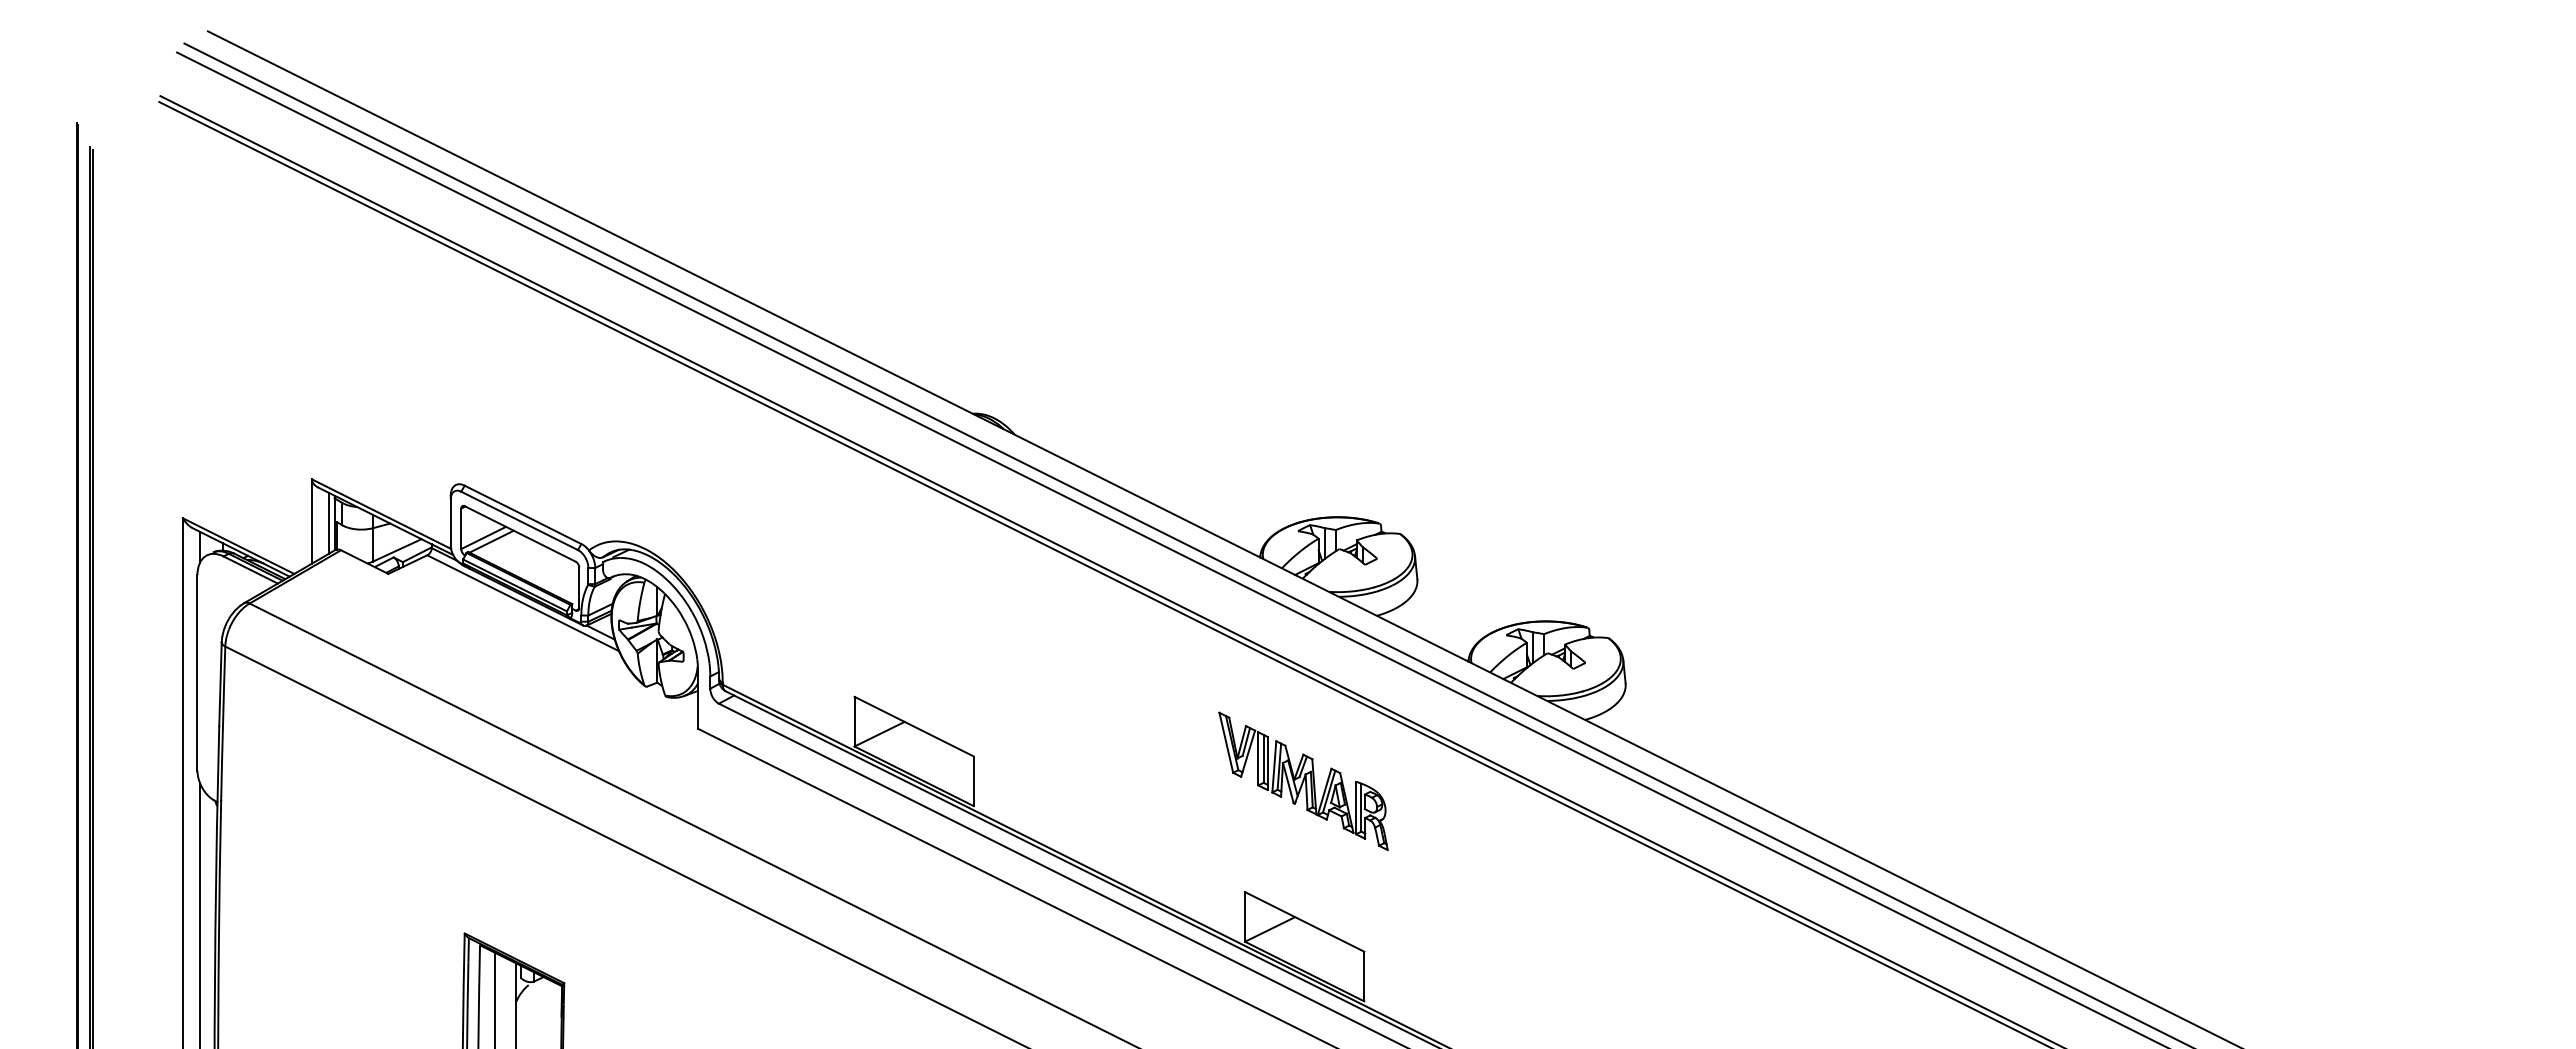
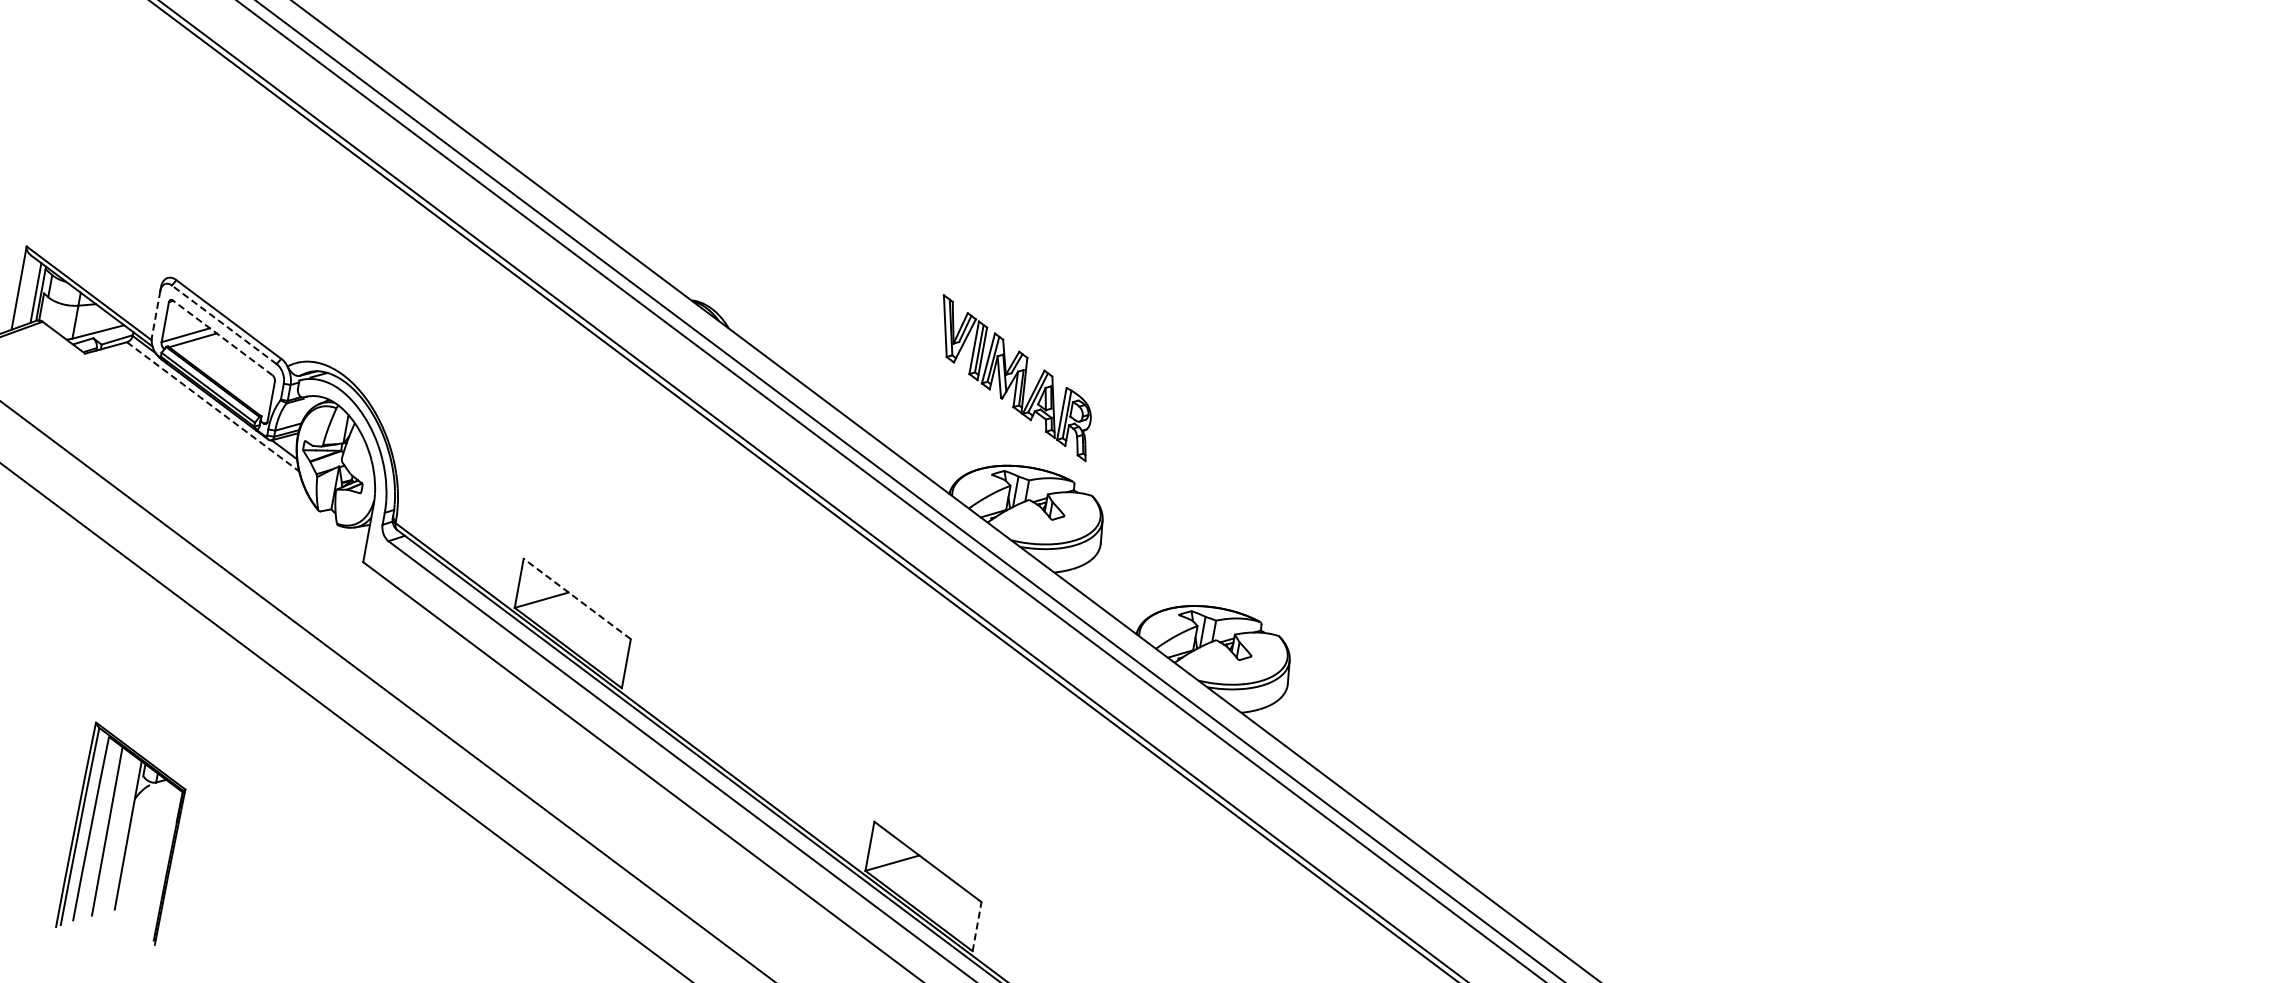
line: (519, 520) -> (224, 324), solid -> dashed
line: (450, 523) -> (155, 314), solid -> dashed
line: (519, 533) -> (221, 337), solid -> dashed
line: (523, 603) -> (213, 407), solid -> dashed
line: (914, 726) -> (577, 598), solid -> dashed
part: (1303, 780) -> (1014, 377), moved
line: (1364, 976) -> (977, 926), solid -> dashed

